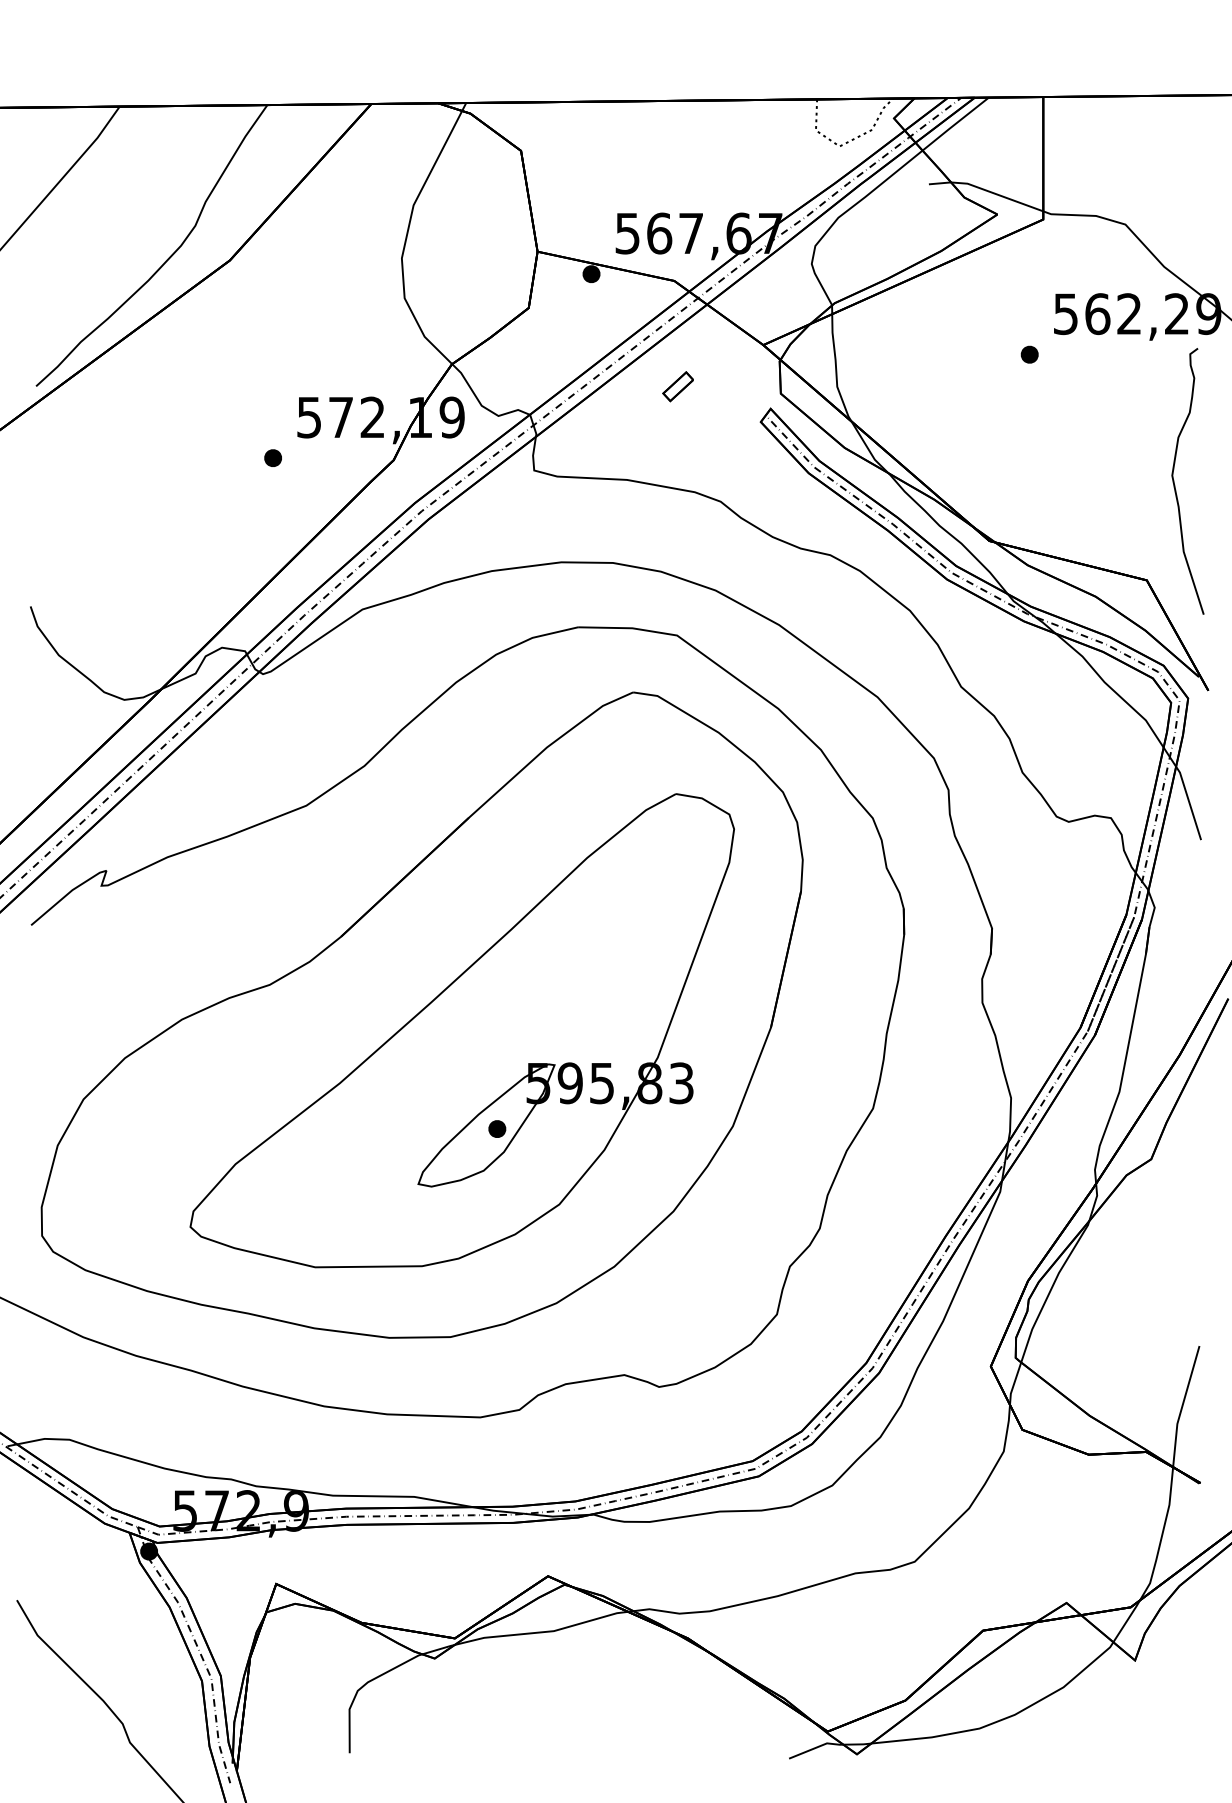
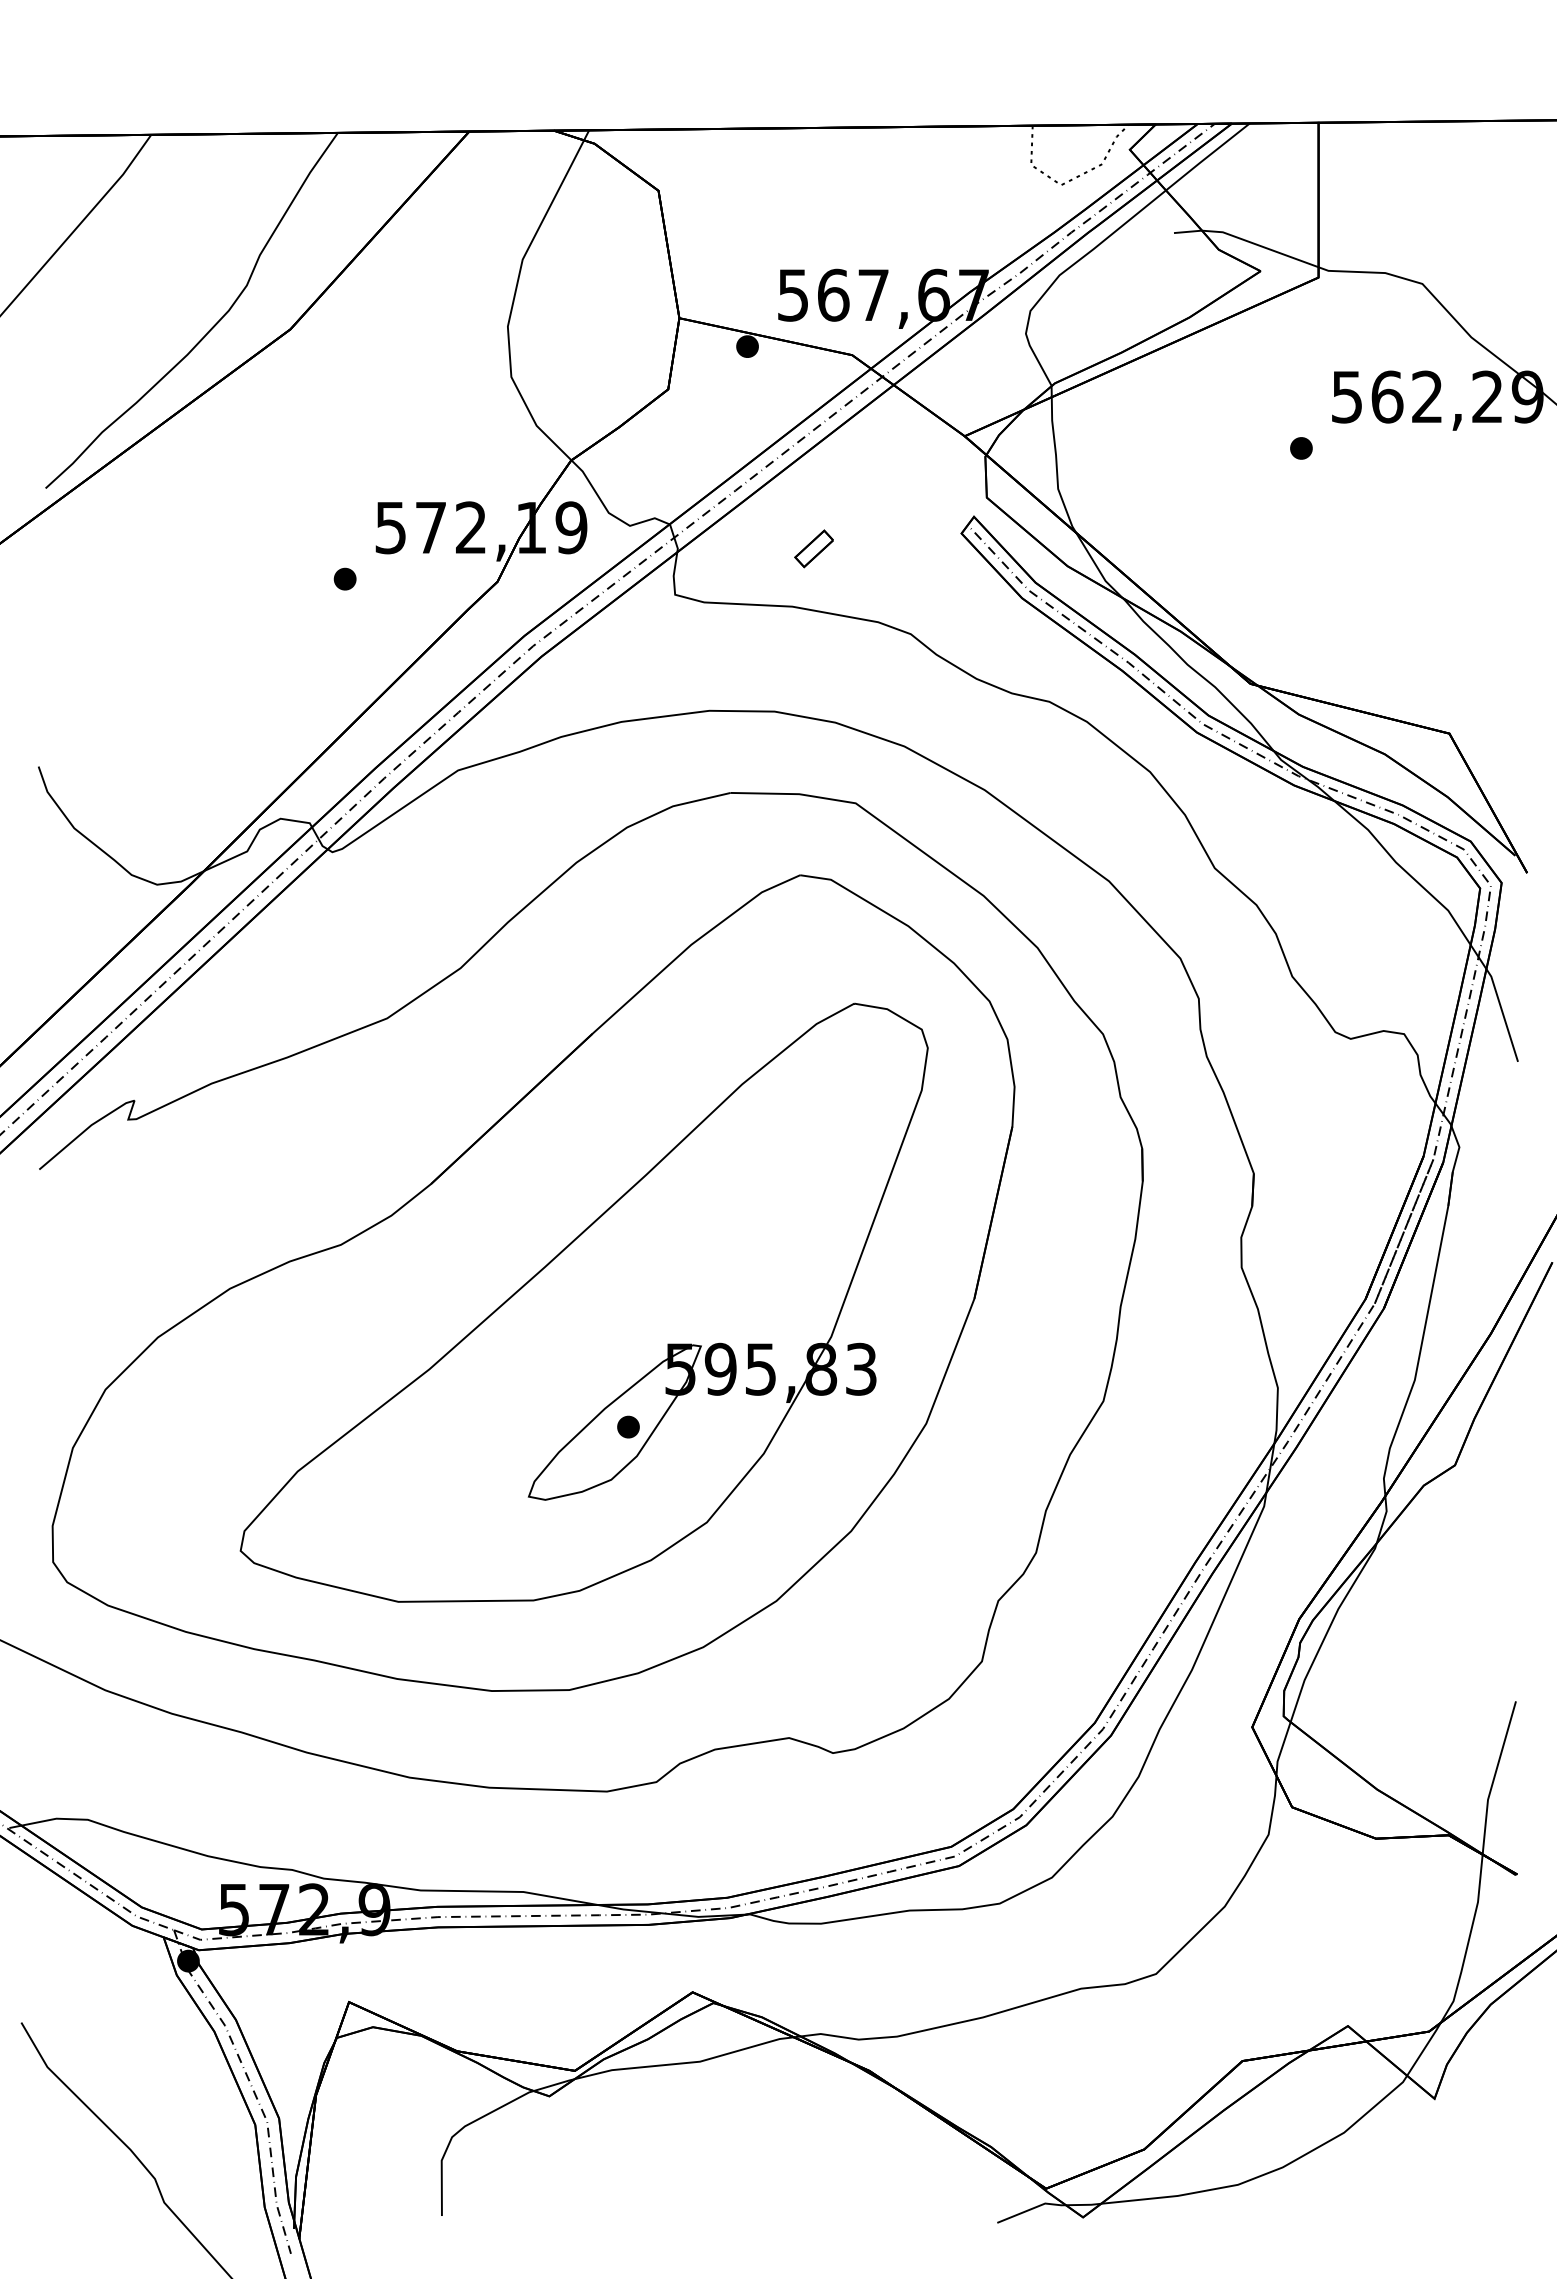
part: (677, 386) -> (813, 548), moved
curve: (1174, 482) -> (1484, 609), removed

